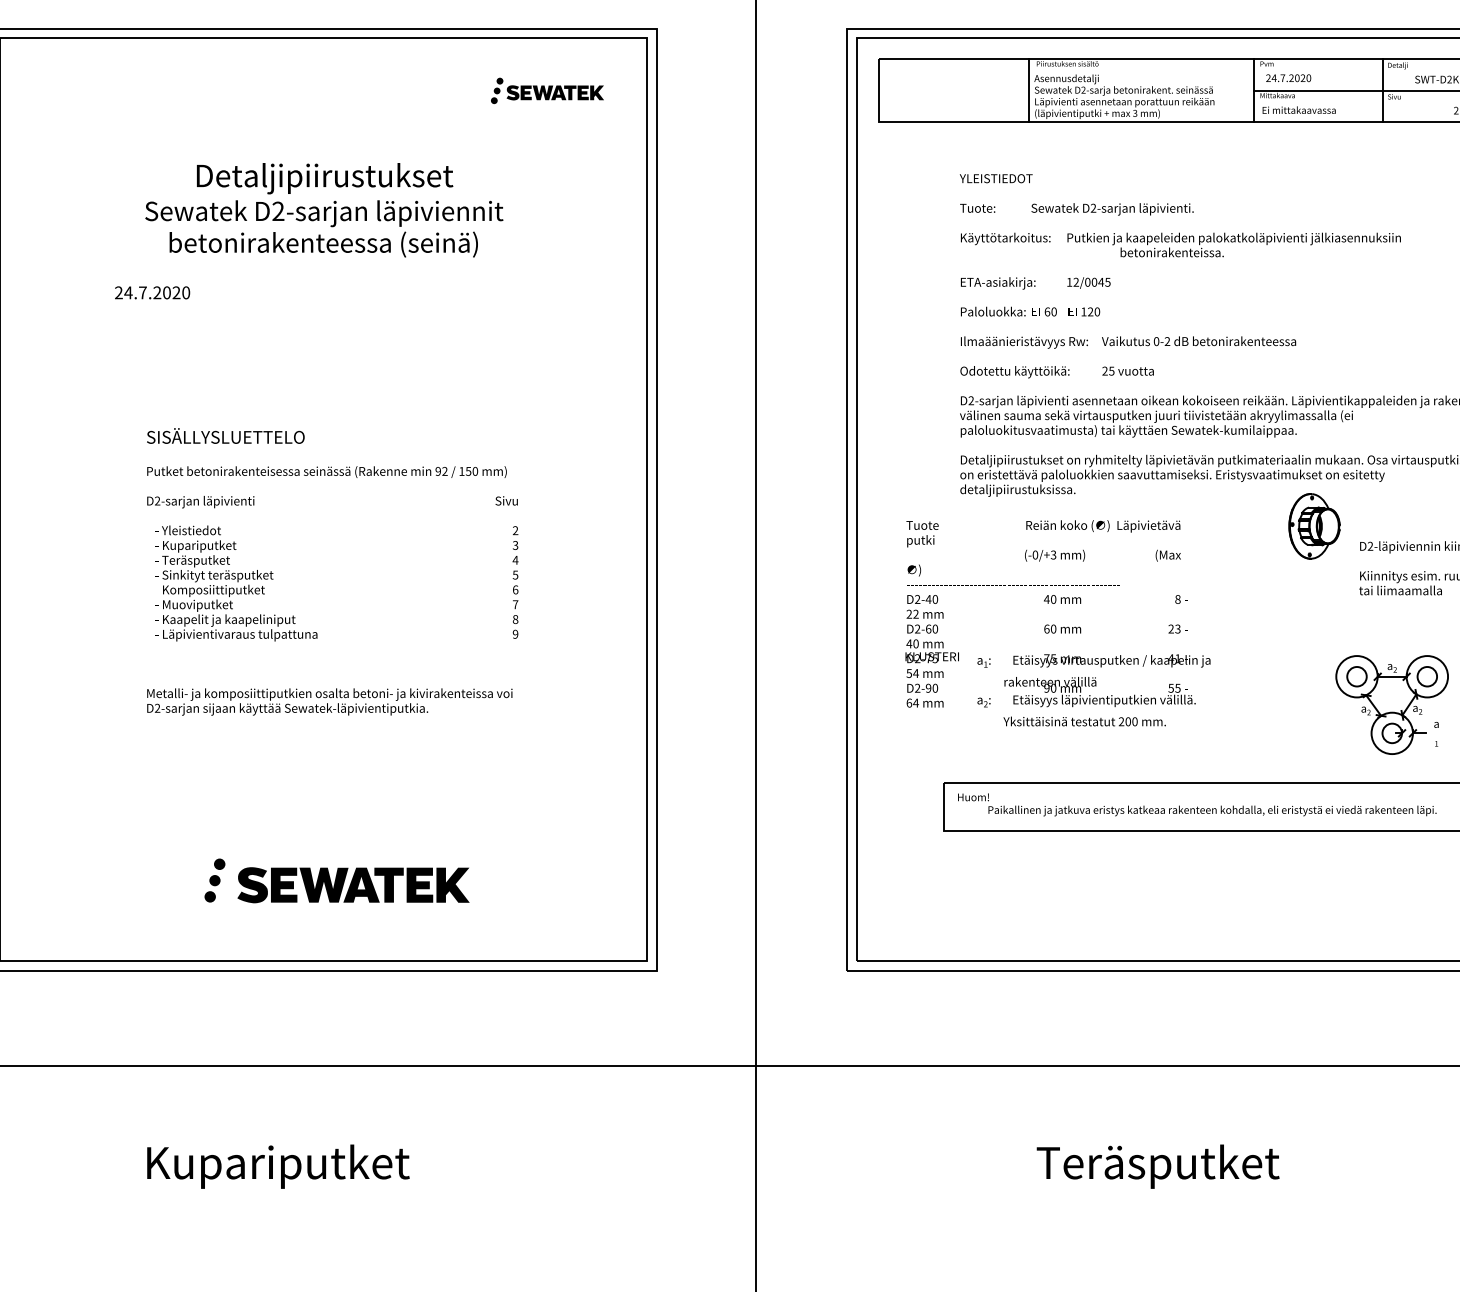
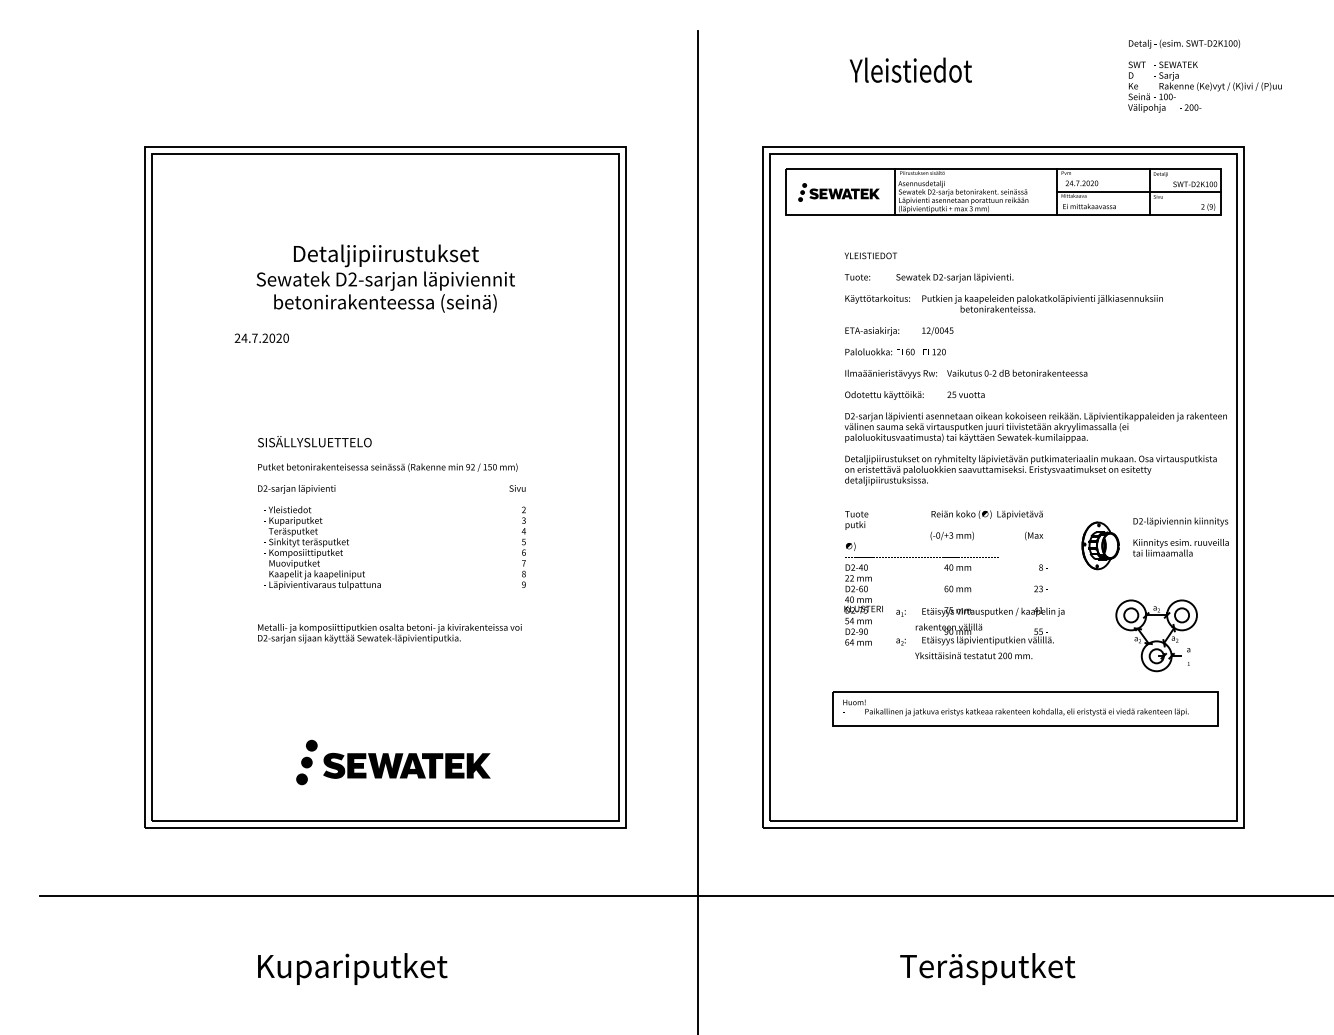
part: (546, 90) -> (838, 192), moved
part: (1314, 525) -> (1100, 545), moved
text: (1058, 622) -> (954, 584), moved
part: (214, 880) -> (306, 762), size x1.43

